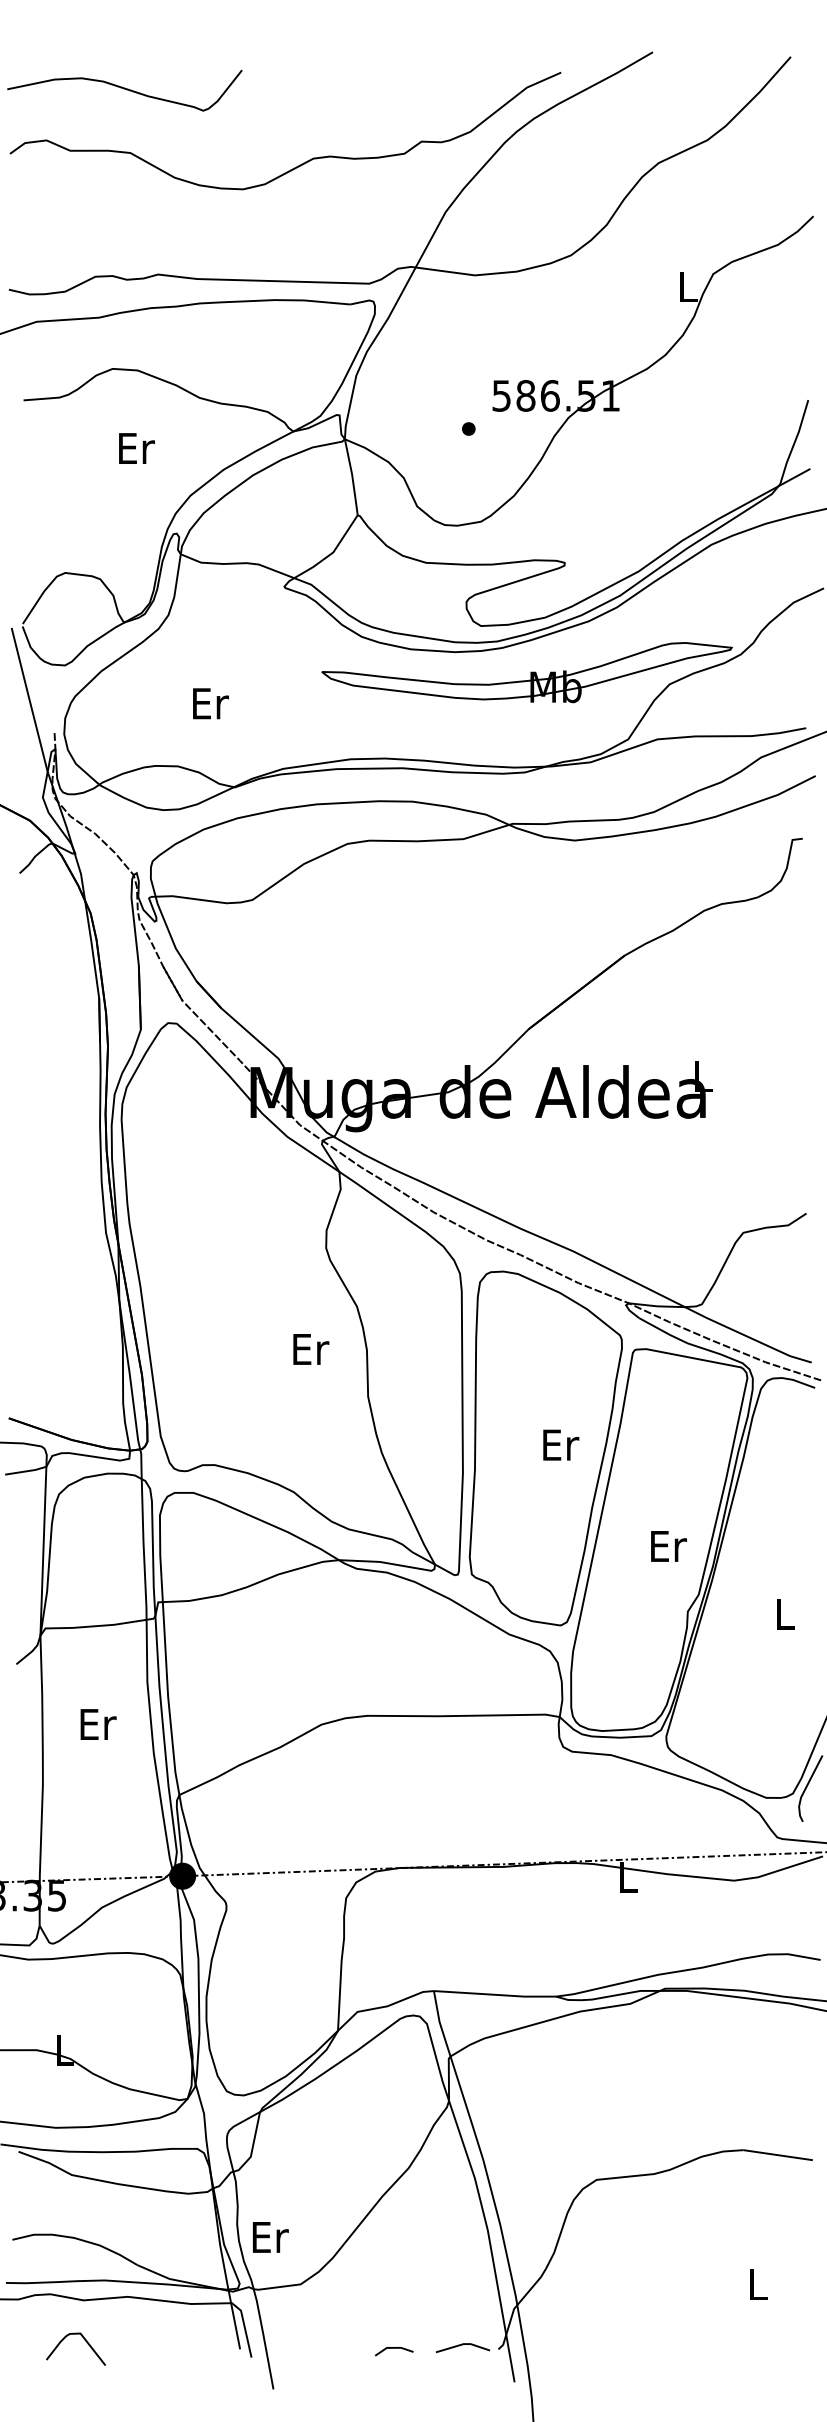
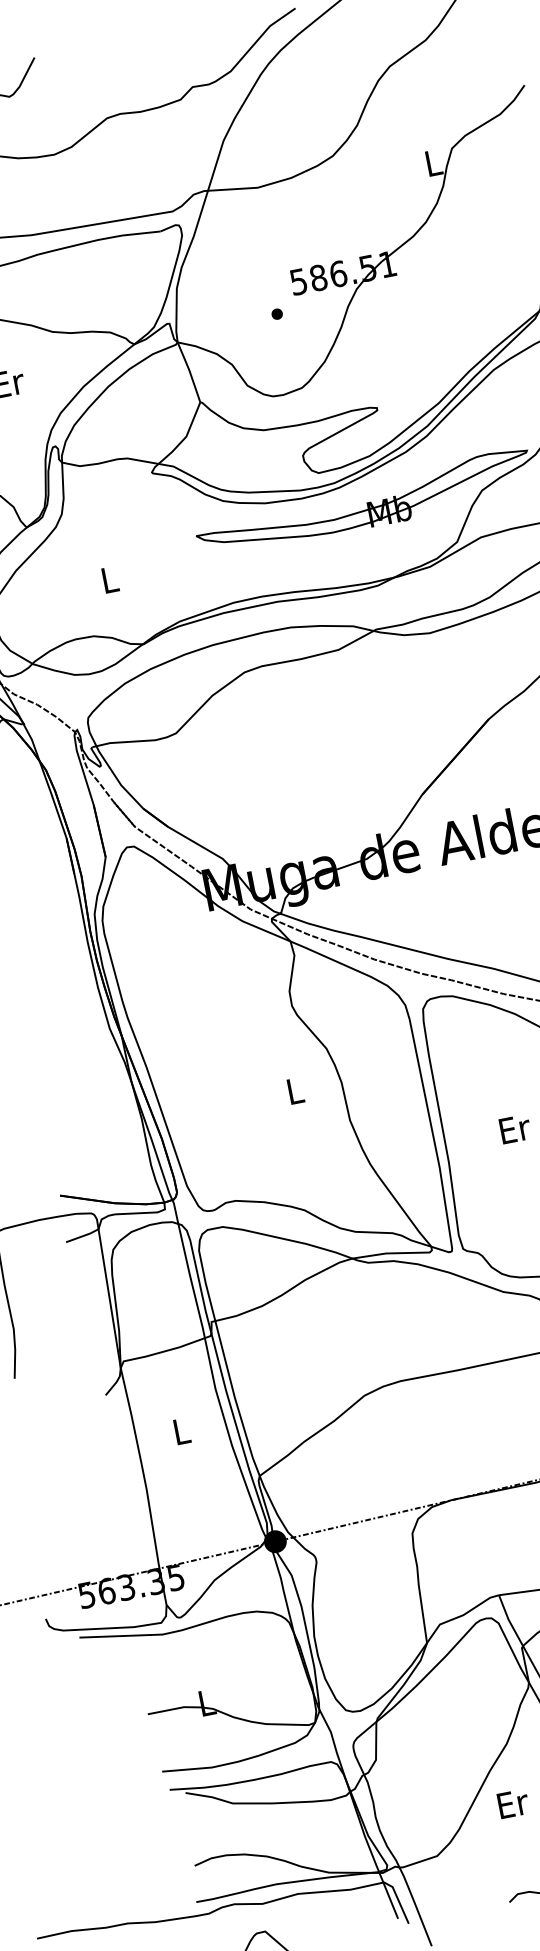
text: (210, 703) -> (110, 579), Er -> L
text: (311, 1349) -> (296, 1090), Er -> L
text: (98, 1724) -> (182, 1431), Er -> L
text: (270, 2237) -> (513, 1803), moved

